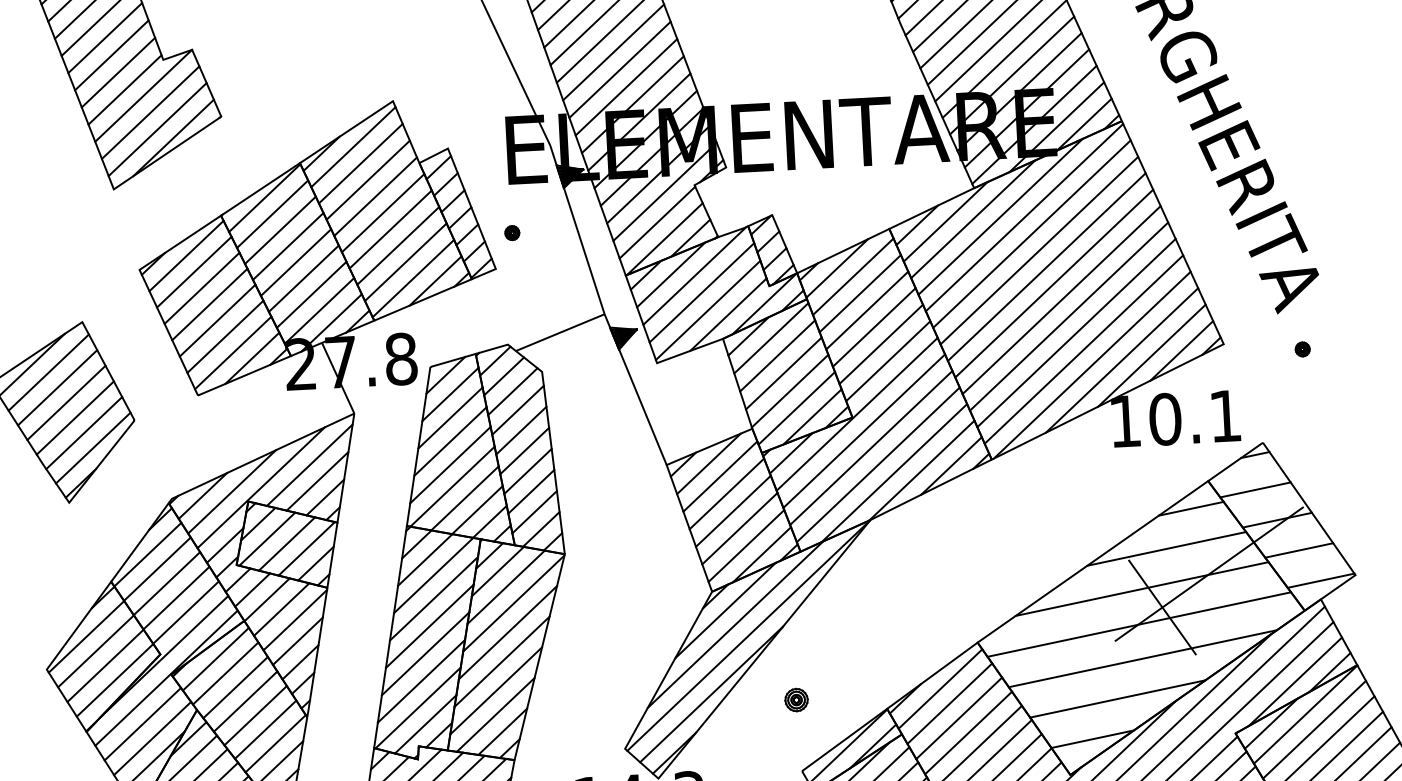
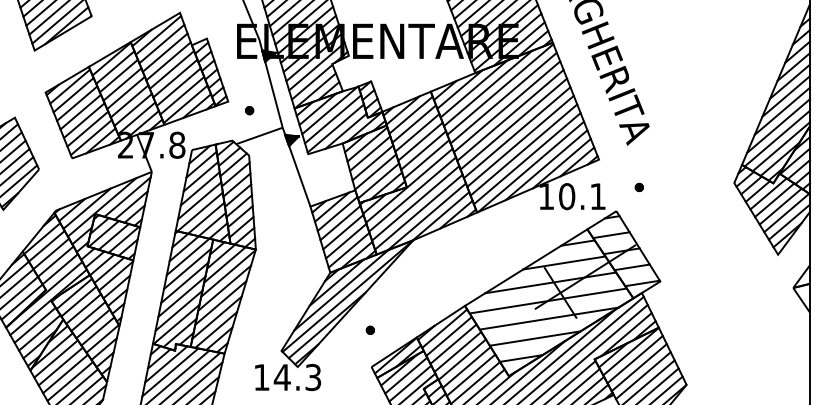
part: (512, 232) -> (249, 110), moved
part: (1301, 349) -> (638, 187), moved
part: (794, 698) -> (369, 329), size x0.62

